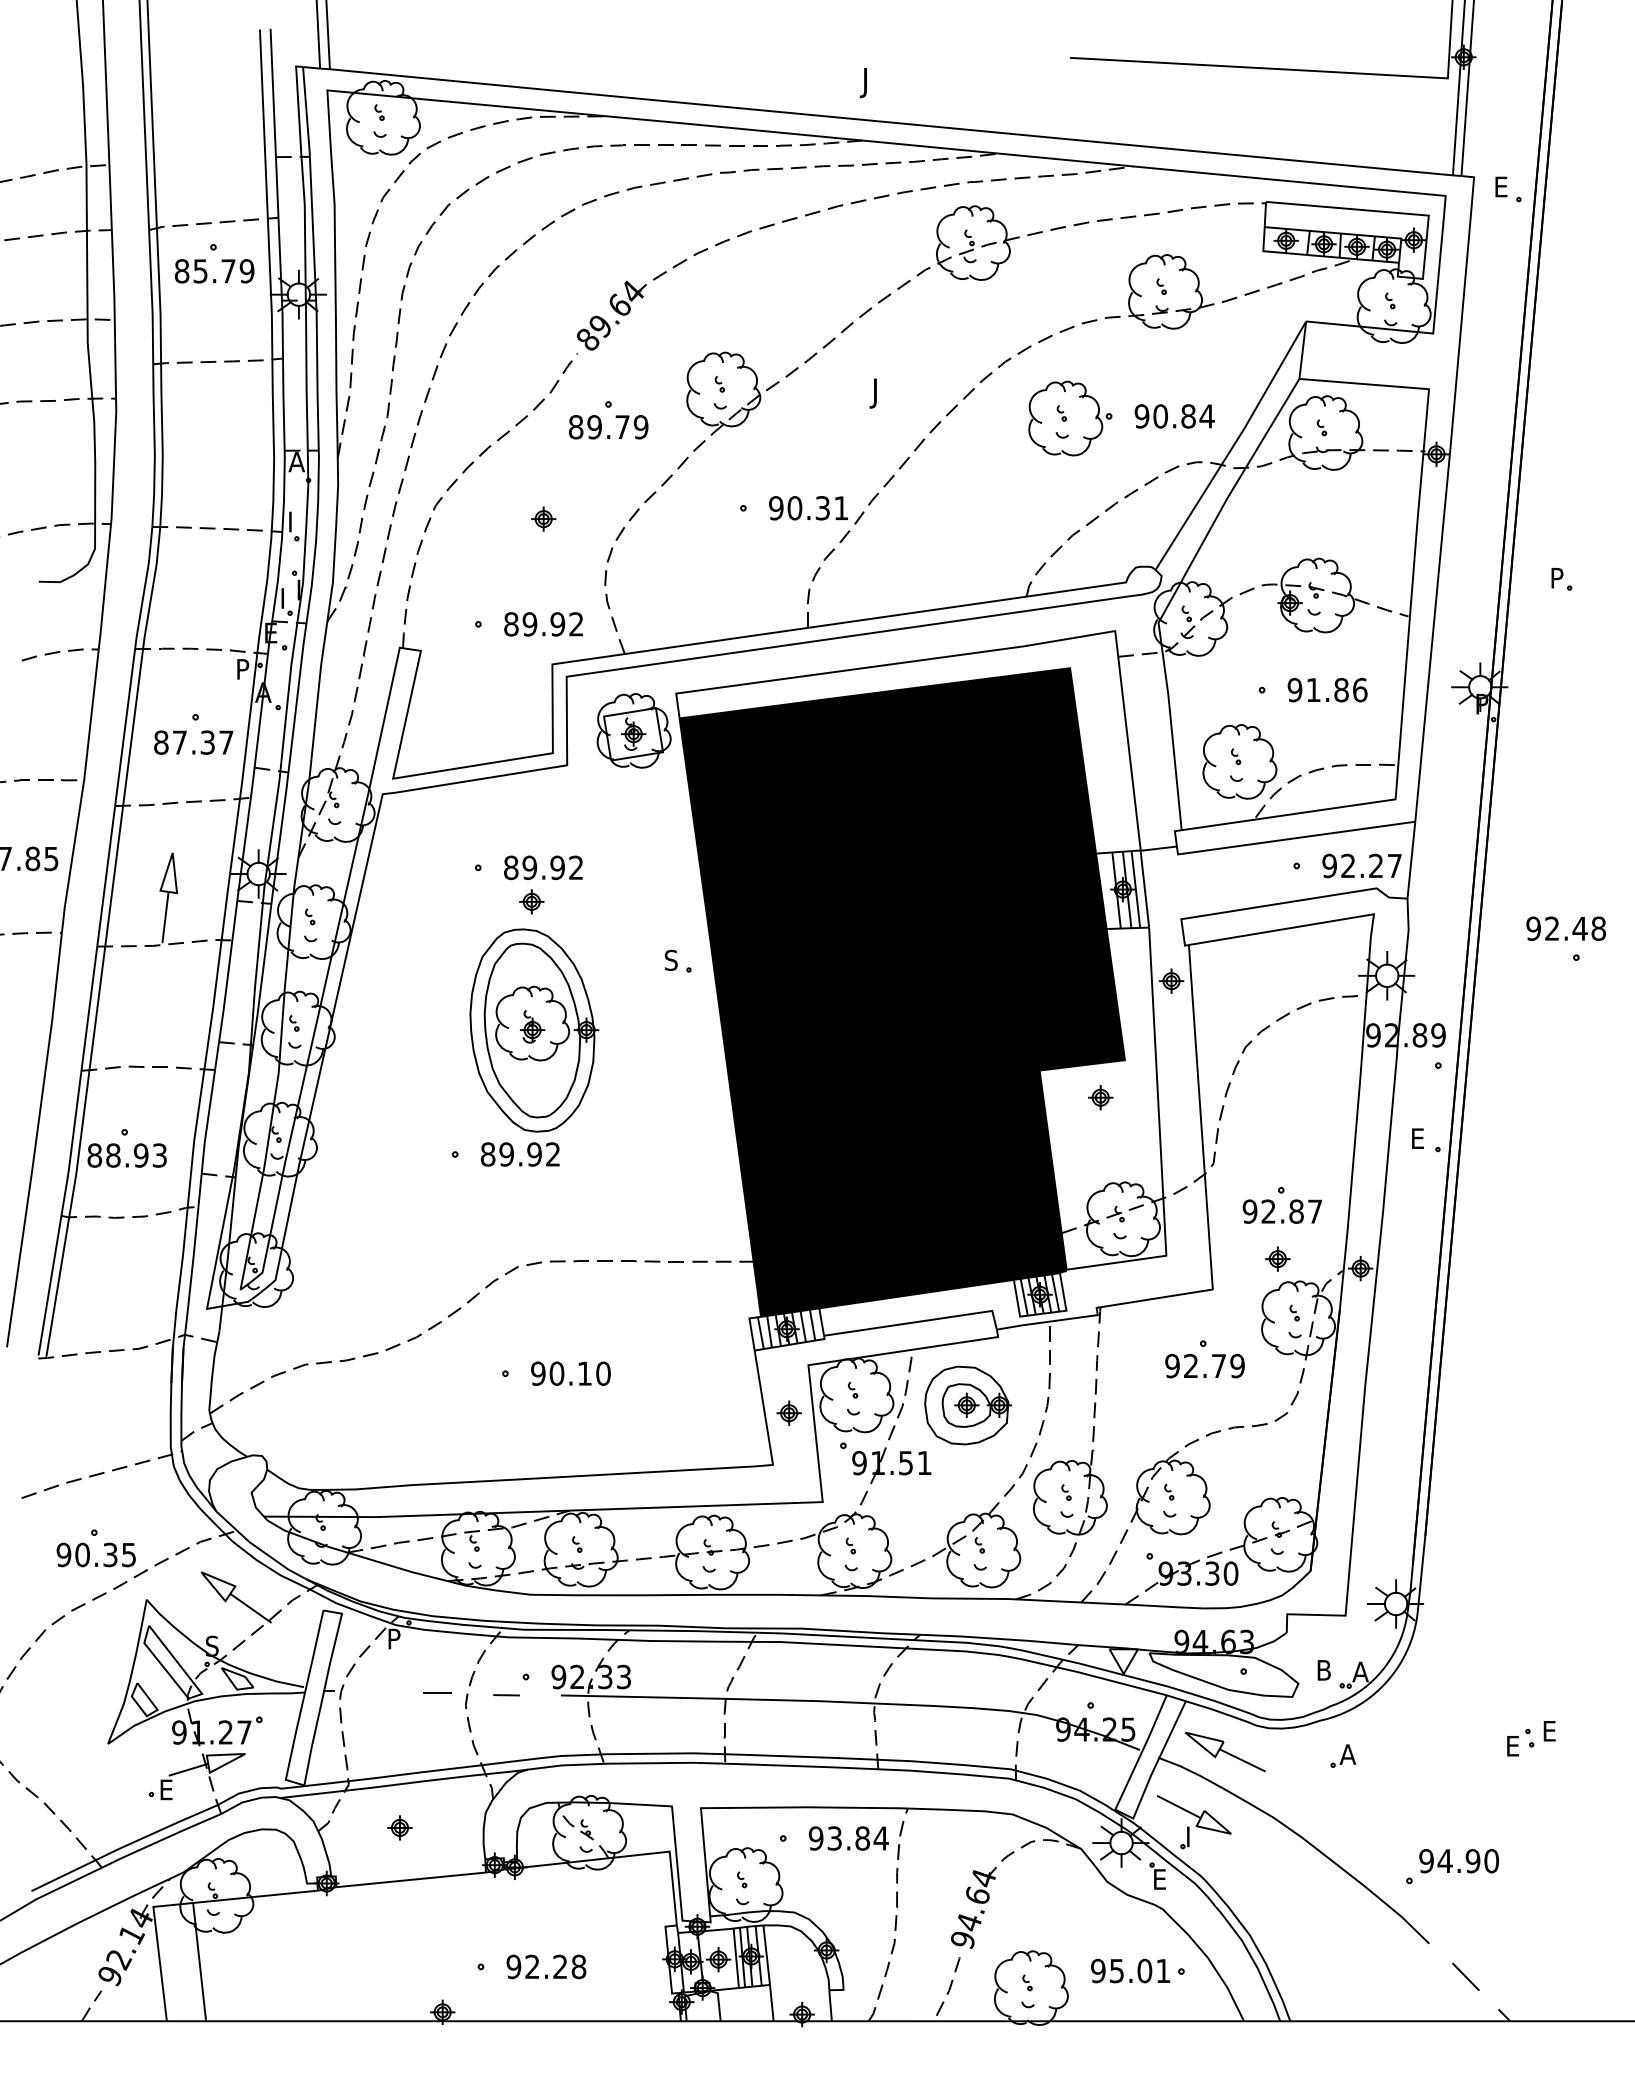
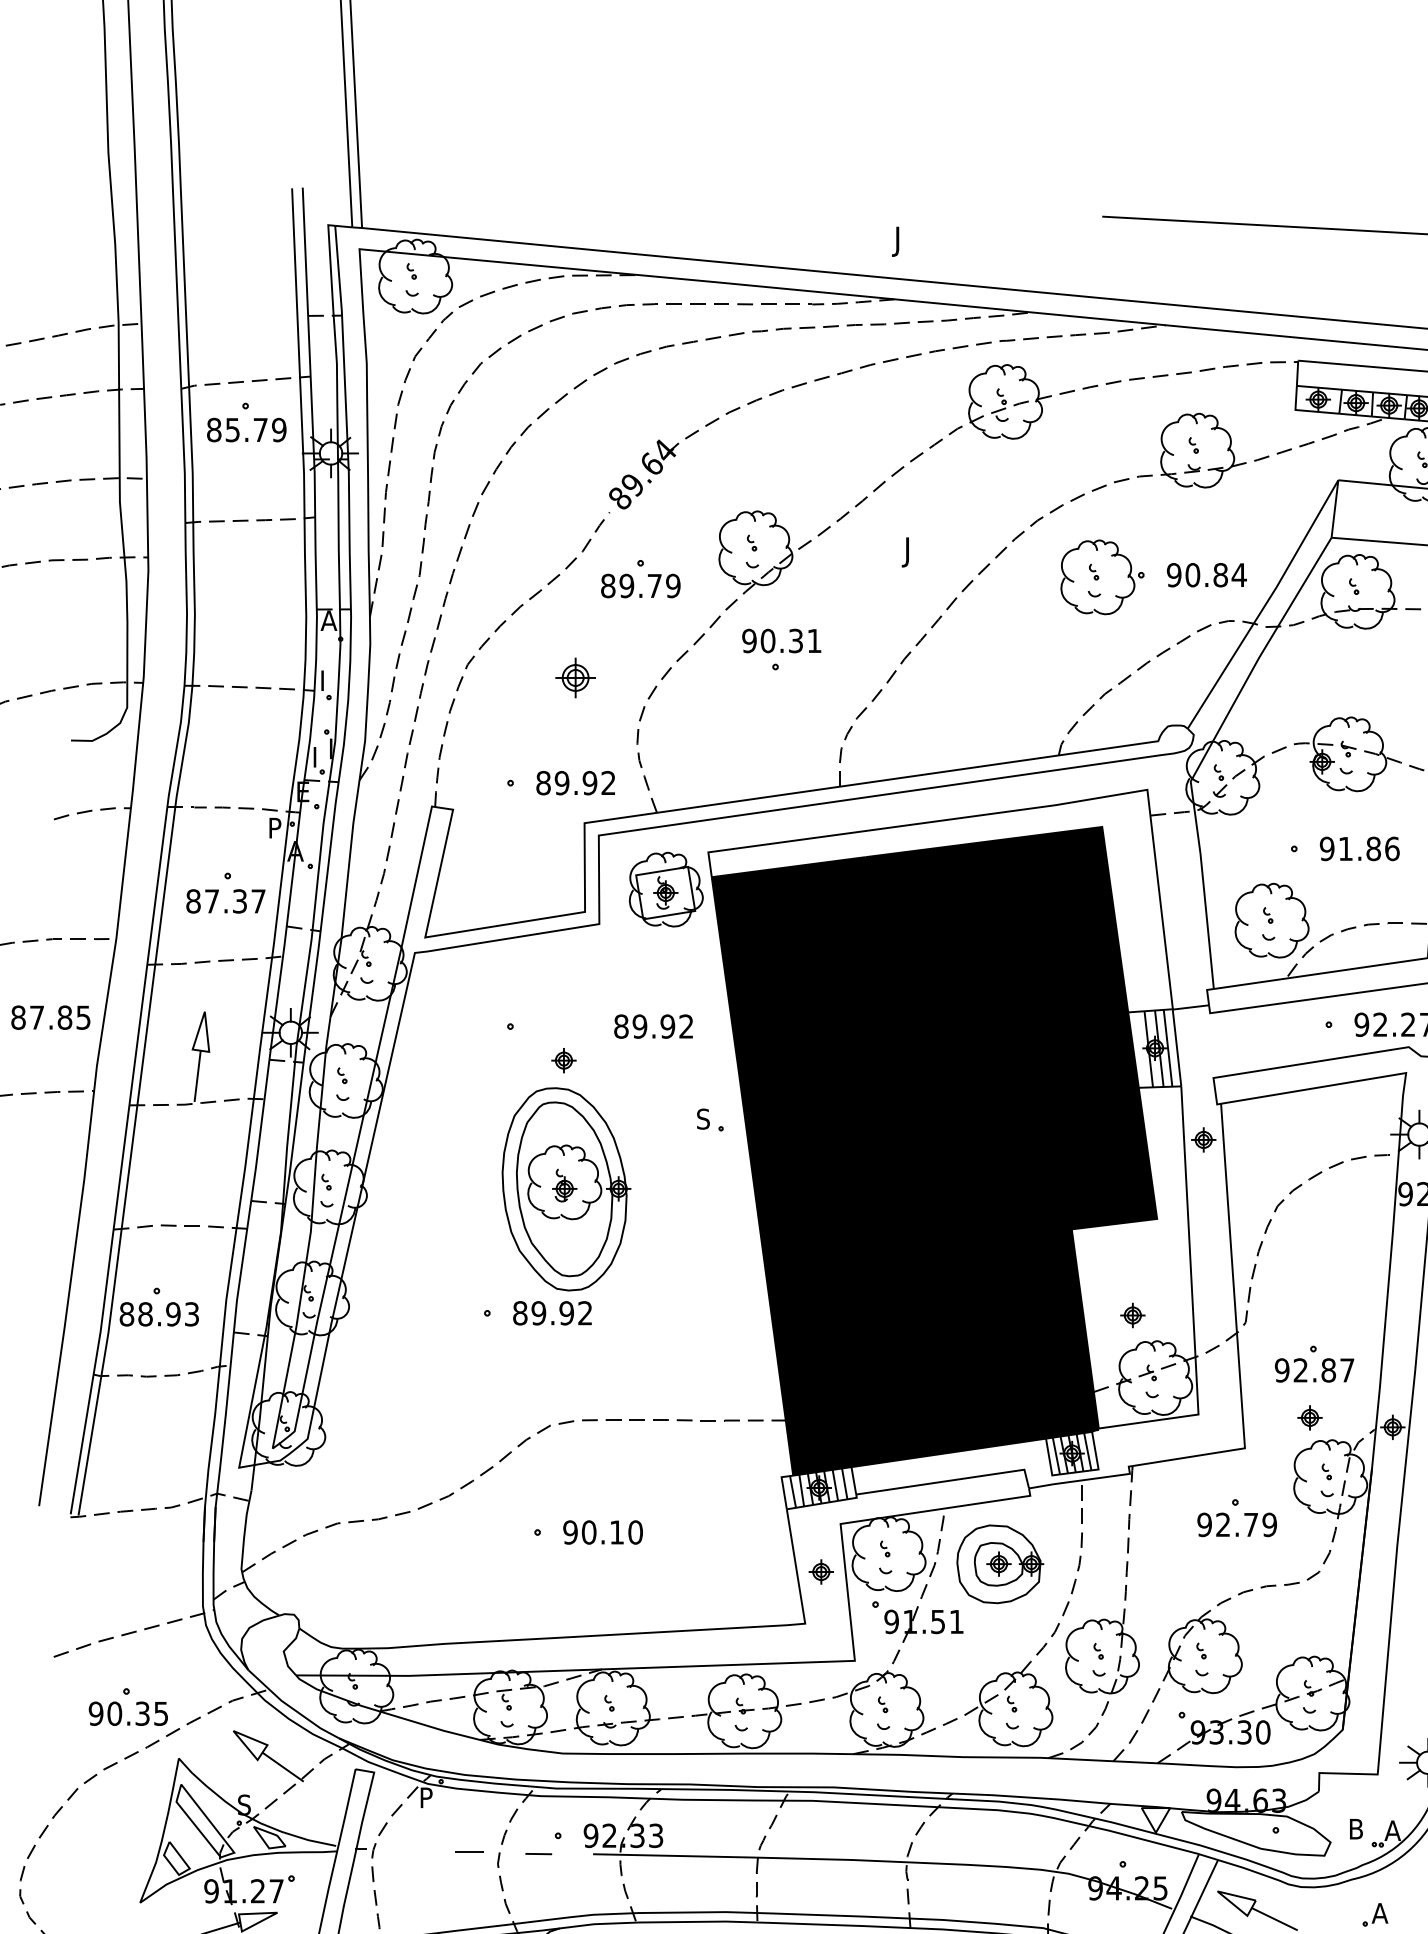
text: (808, 508) -> (781, 641), moved
part: (543, 518) -> (575, 677), size x1.6
text: (543, 867) -> (653, 1026), moved
part: (1100, 1097) -> (1132, 1315), moved

